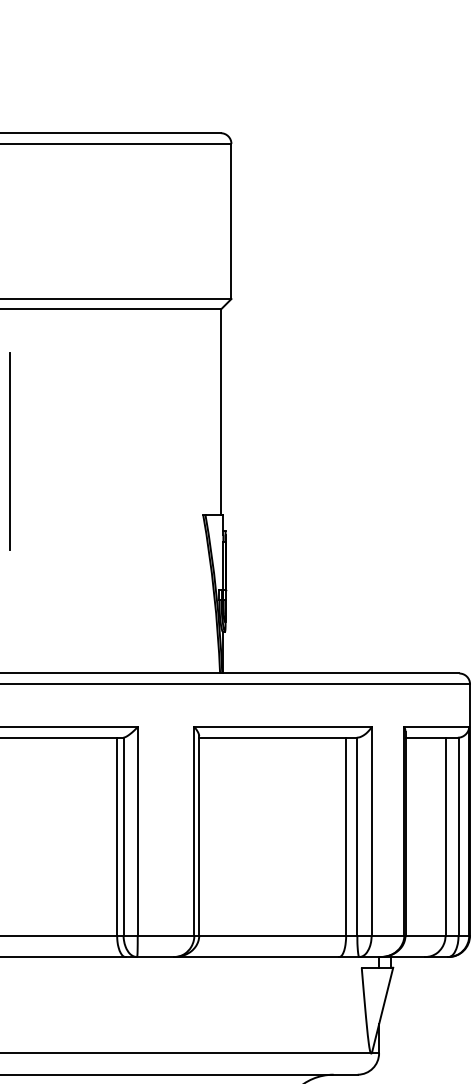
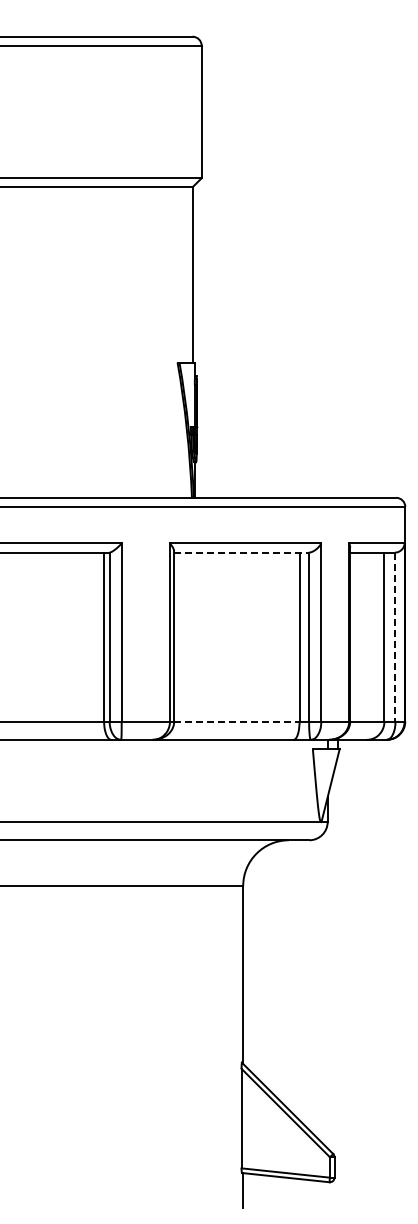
line: (9, 450) -> (12, 307), removed
line: (278, 737) -> (241, 552), solid -> dashed
line: (458, 837) -> (395, 637), solid -> dashed
line: (272, 935) -> (236, 721), solid -> dashed

